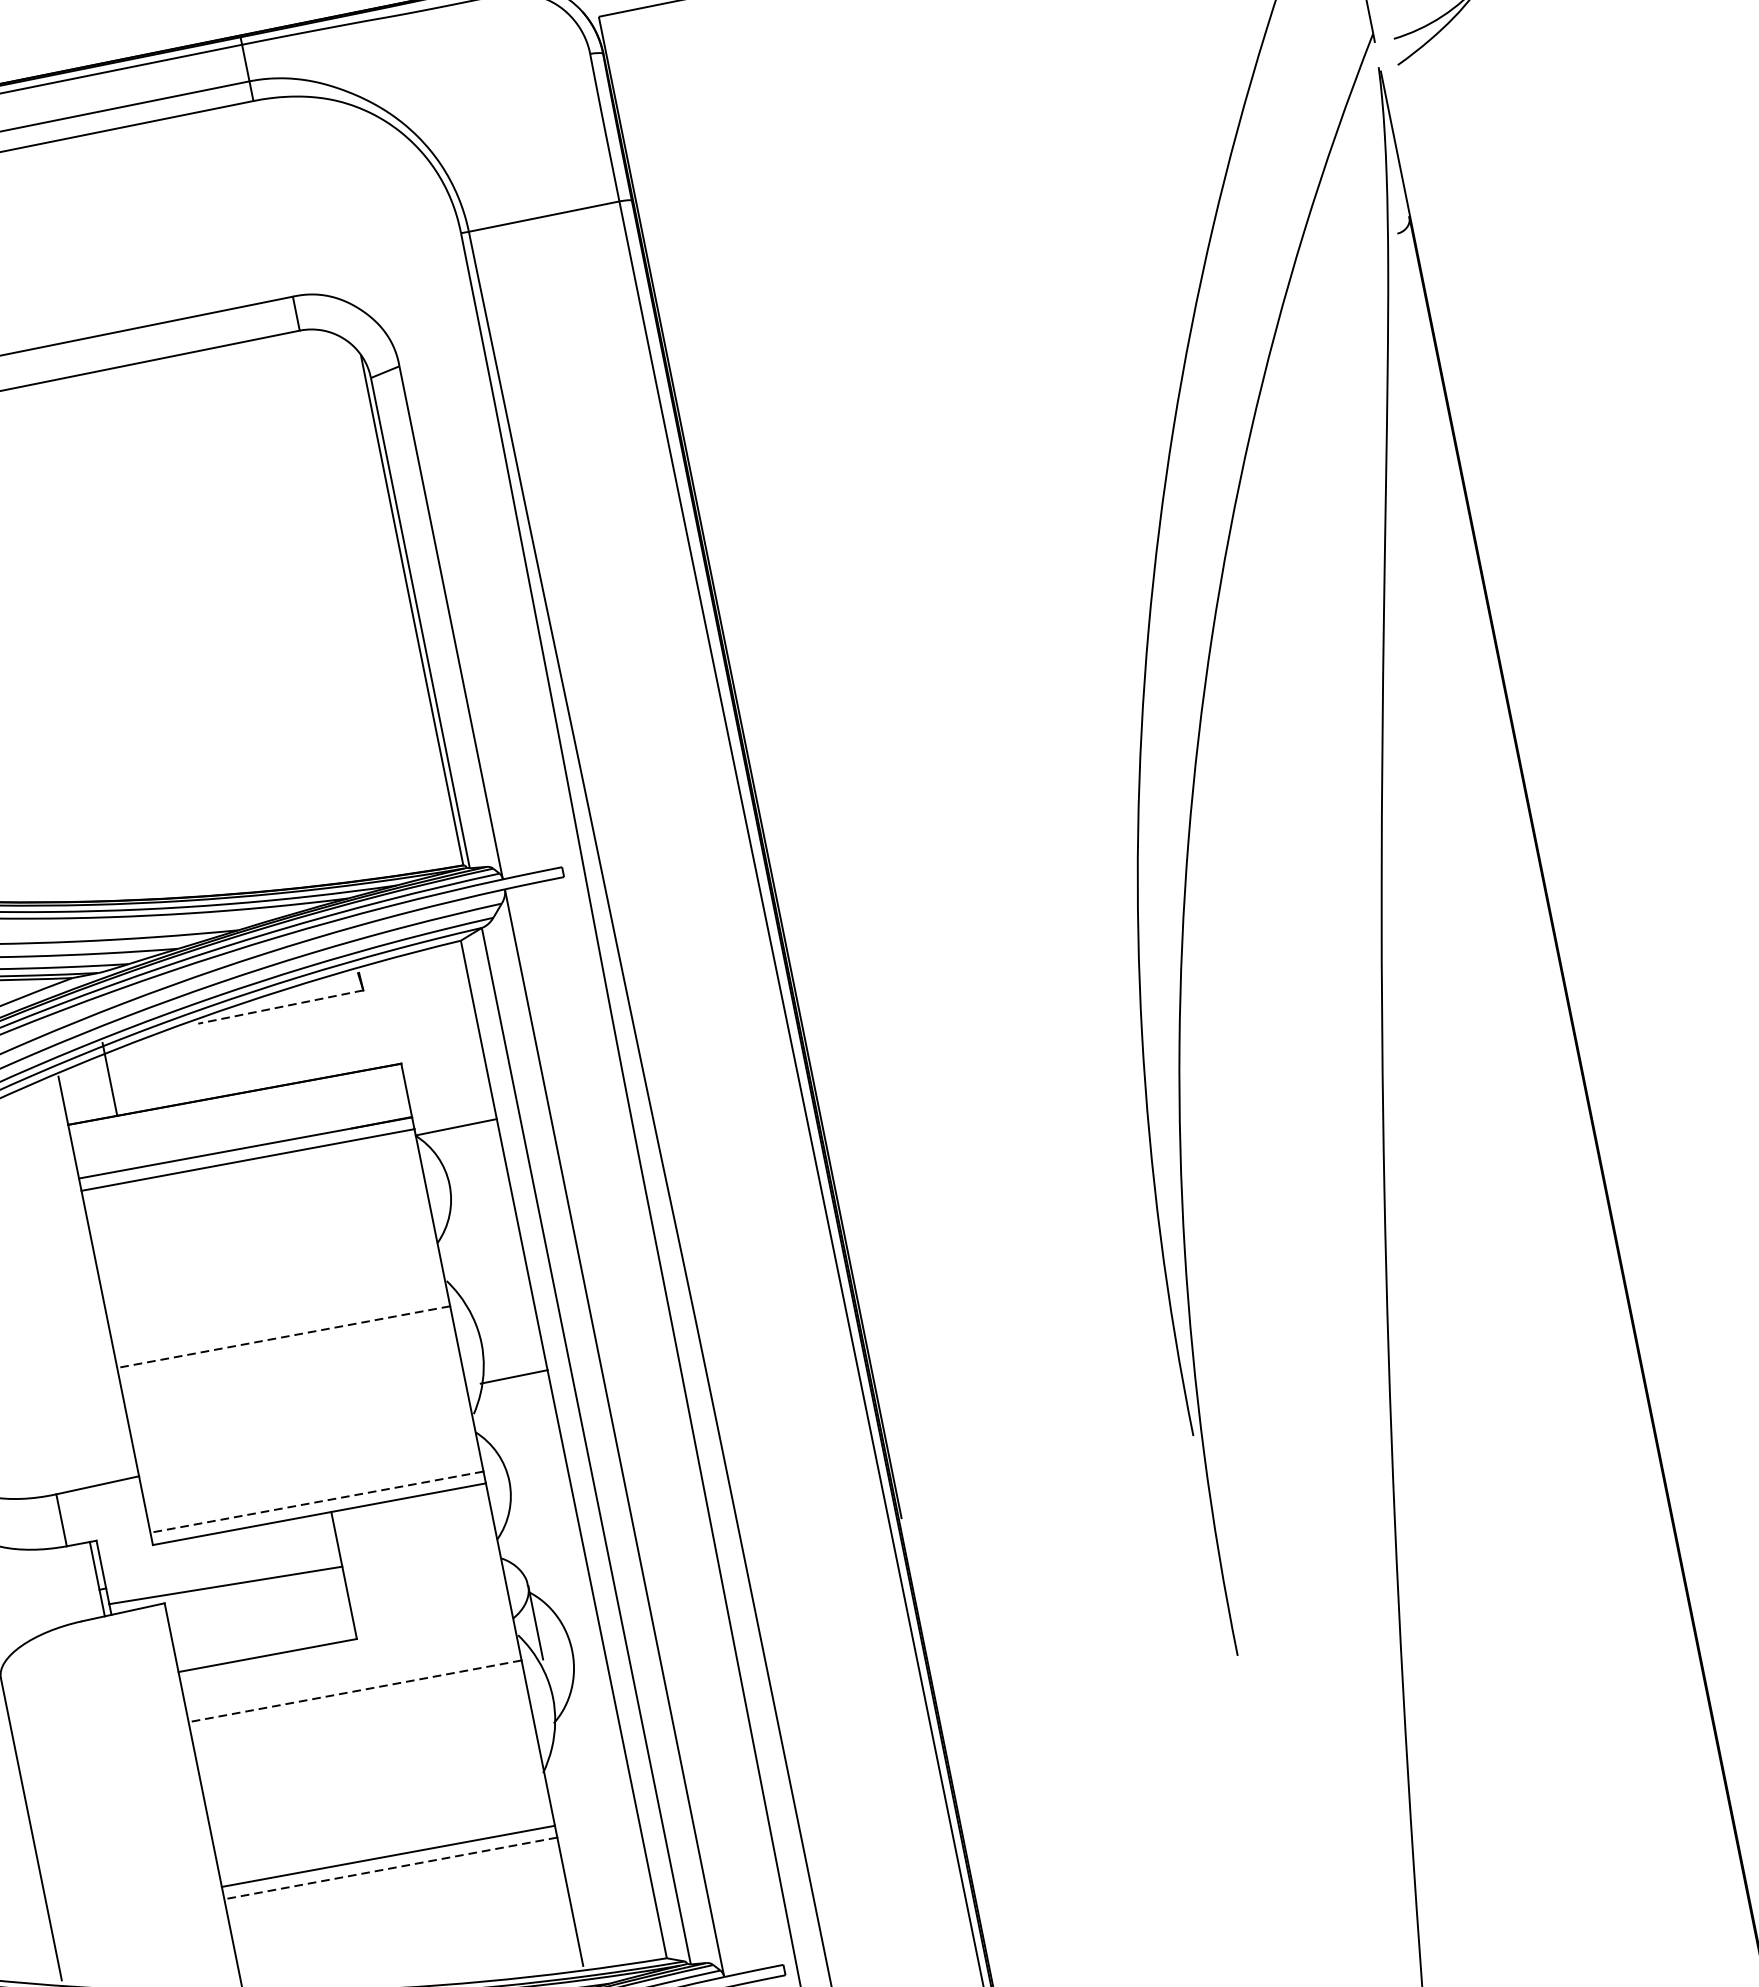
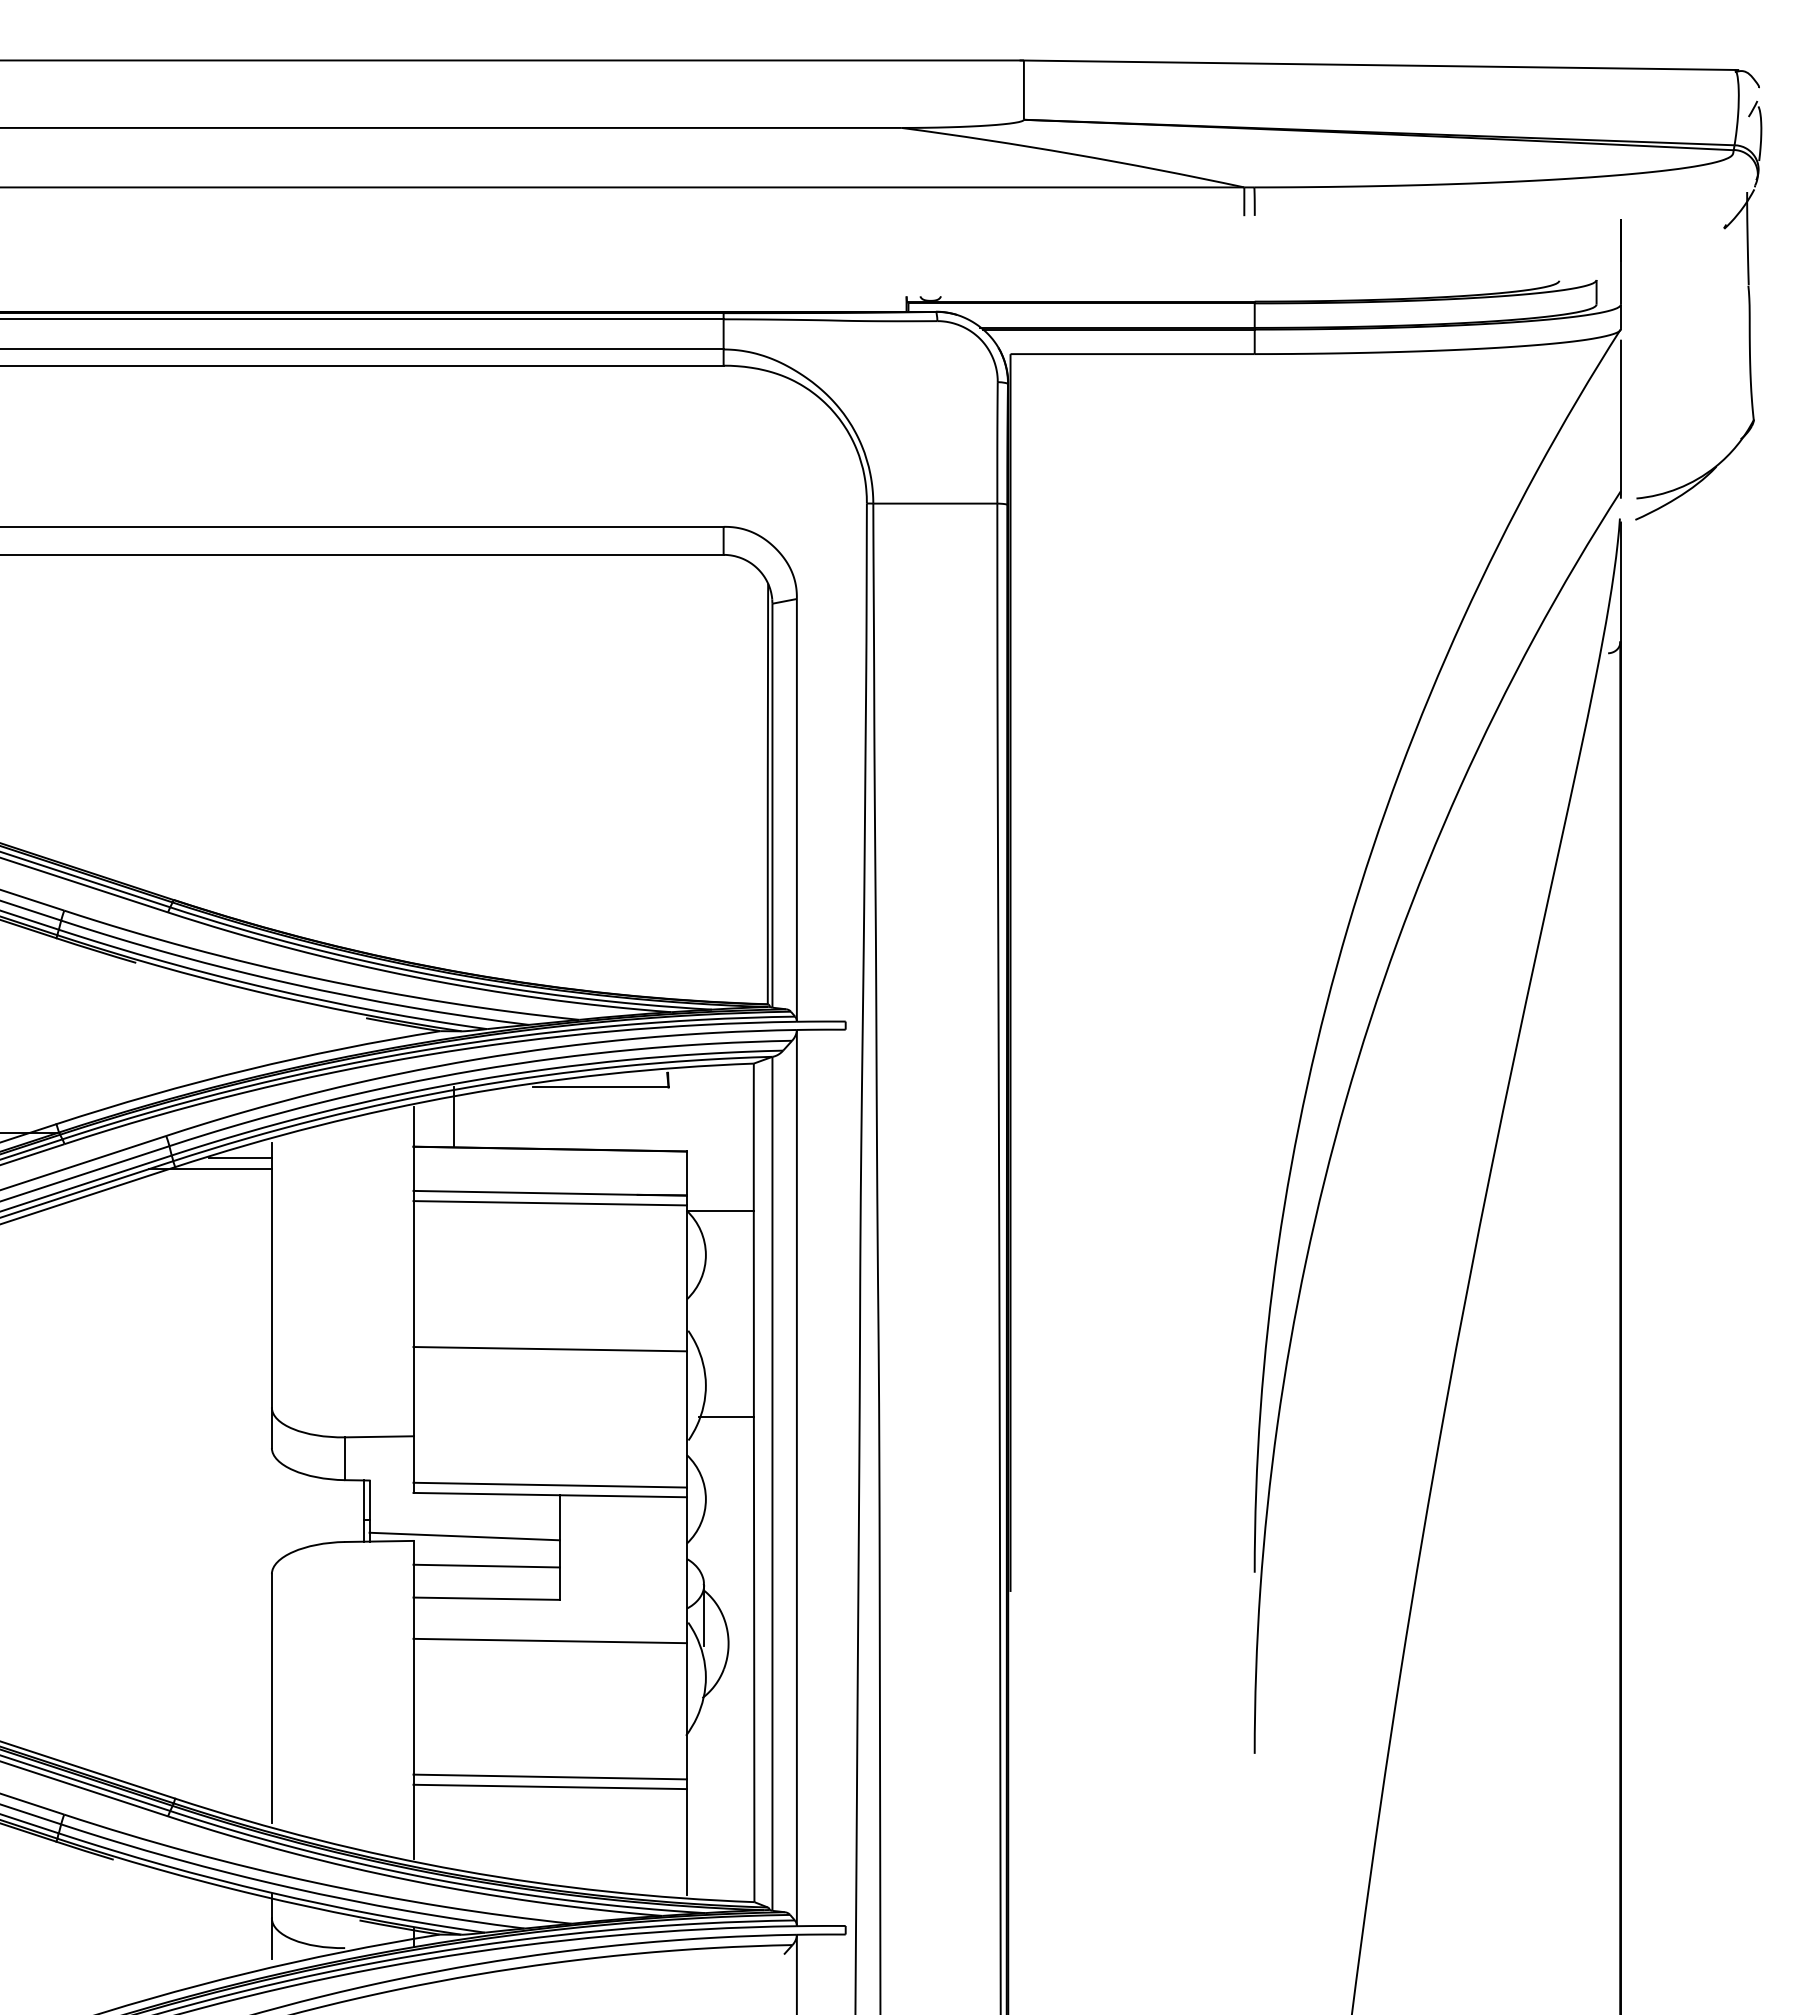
line: (280, 1007) -> (600, 1087), dashed -> solid
line: (284, 1337) -> (550, 1349), dashed -> solid
line: (317, 1502) -> (550, 1485), dashed -> solid
line: (259, 1615) -> (486, 1565), added
line: (355, 1691) -> (550, 1641), dashed -> solid
line: (391, 1867) -> (550, 1786), dashed -> solid

